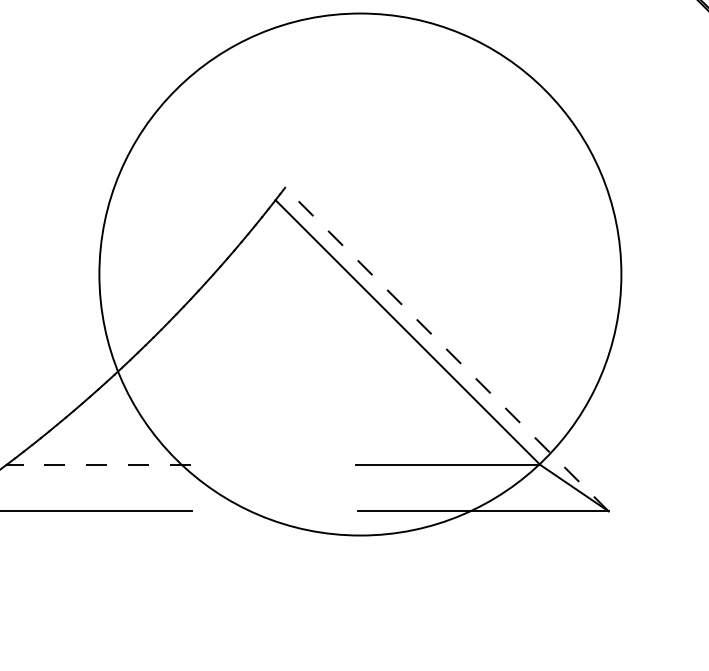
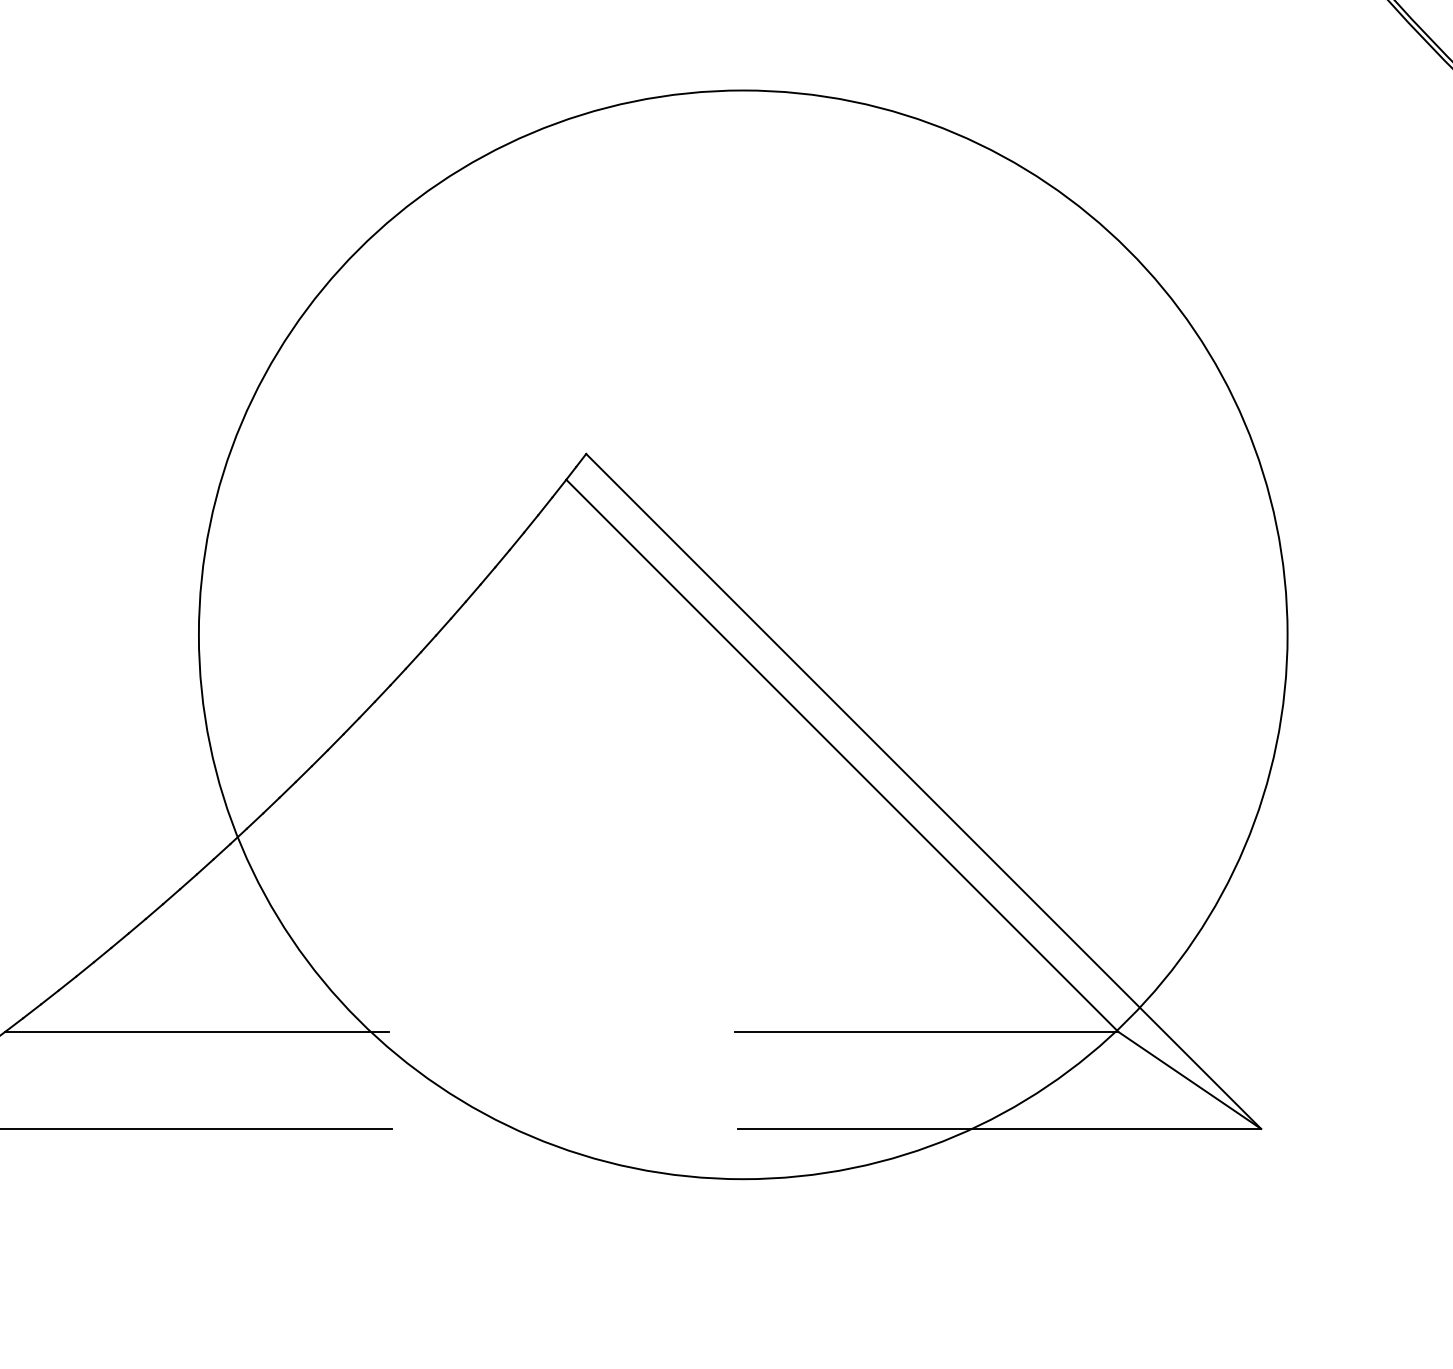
line: (446, 349) -> (922, 791), dashed -> solid
line: (98, 464) -> (197, 1031), dashed -> solid

